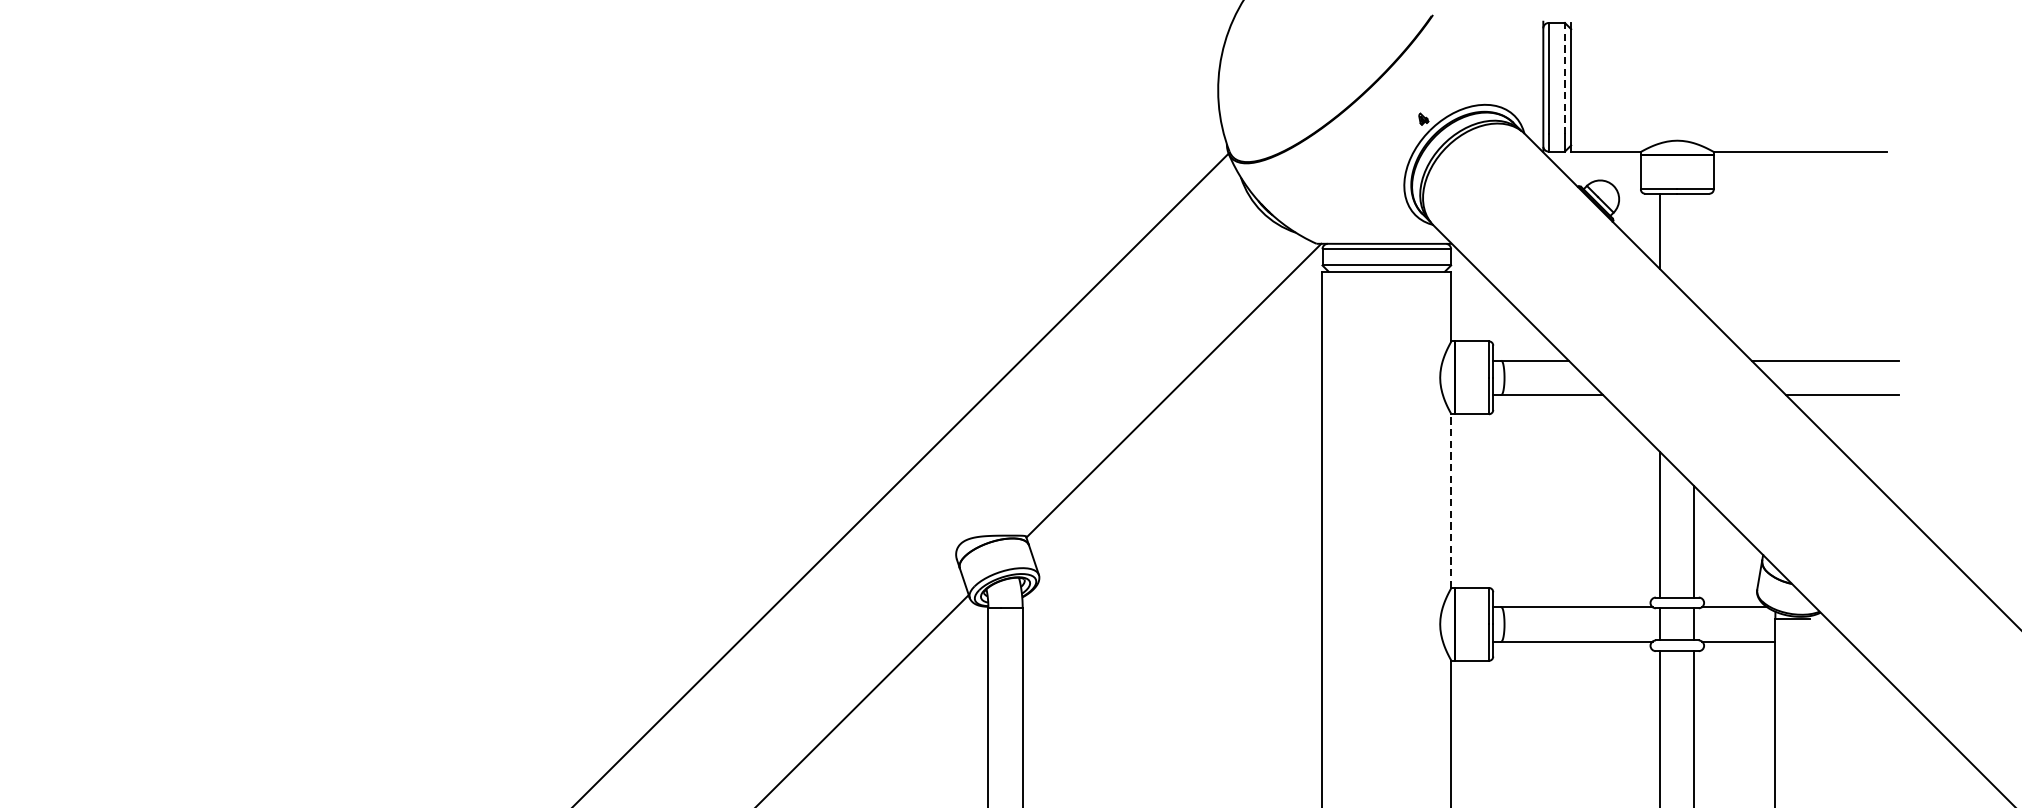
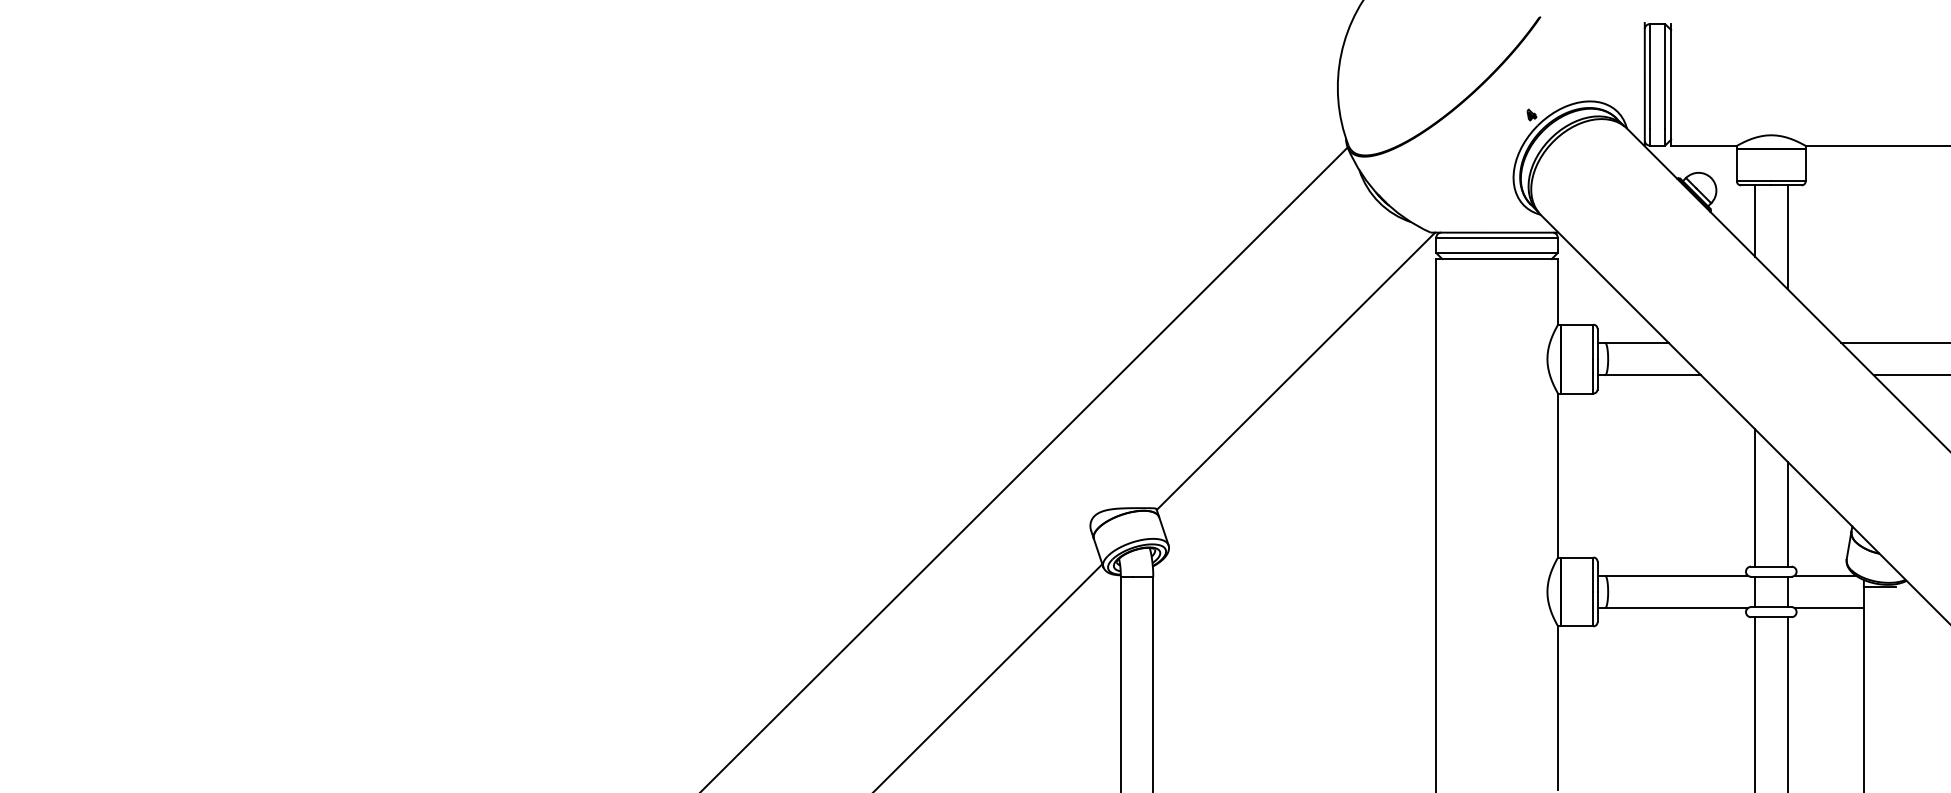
line: (1565, 78) -> (1665, 76), dashed -> solid
line: (1694, 248) -> (1787, 237), added
line: (1451, 501) -> (1558, 475), dashed -> solid

